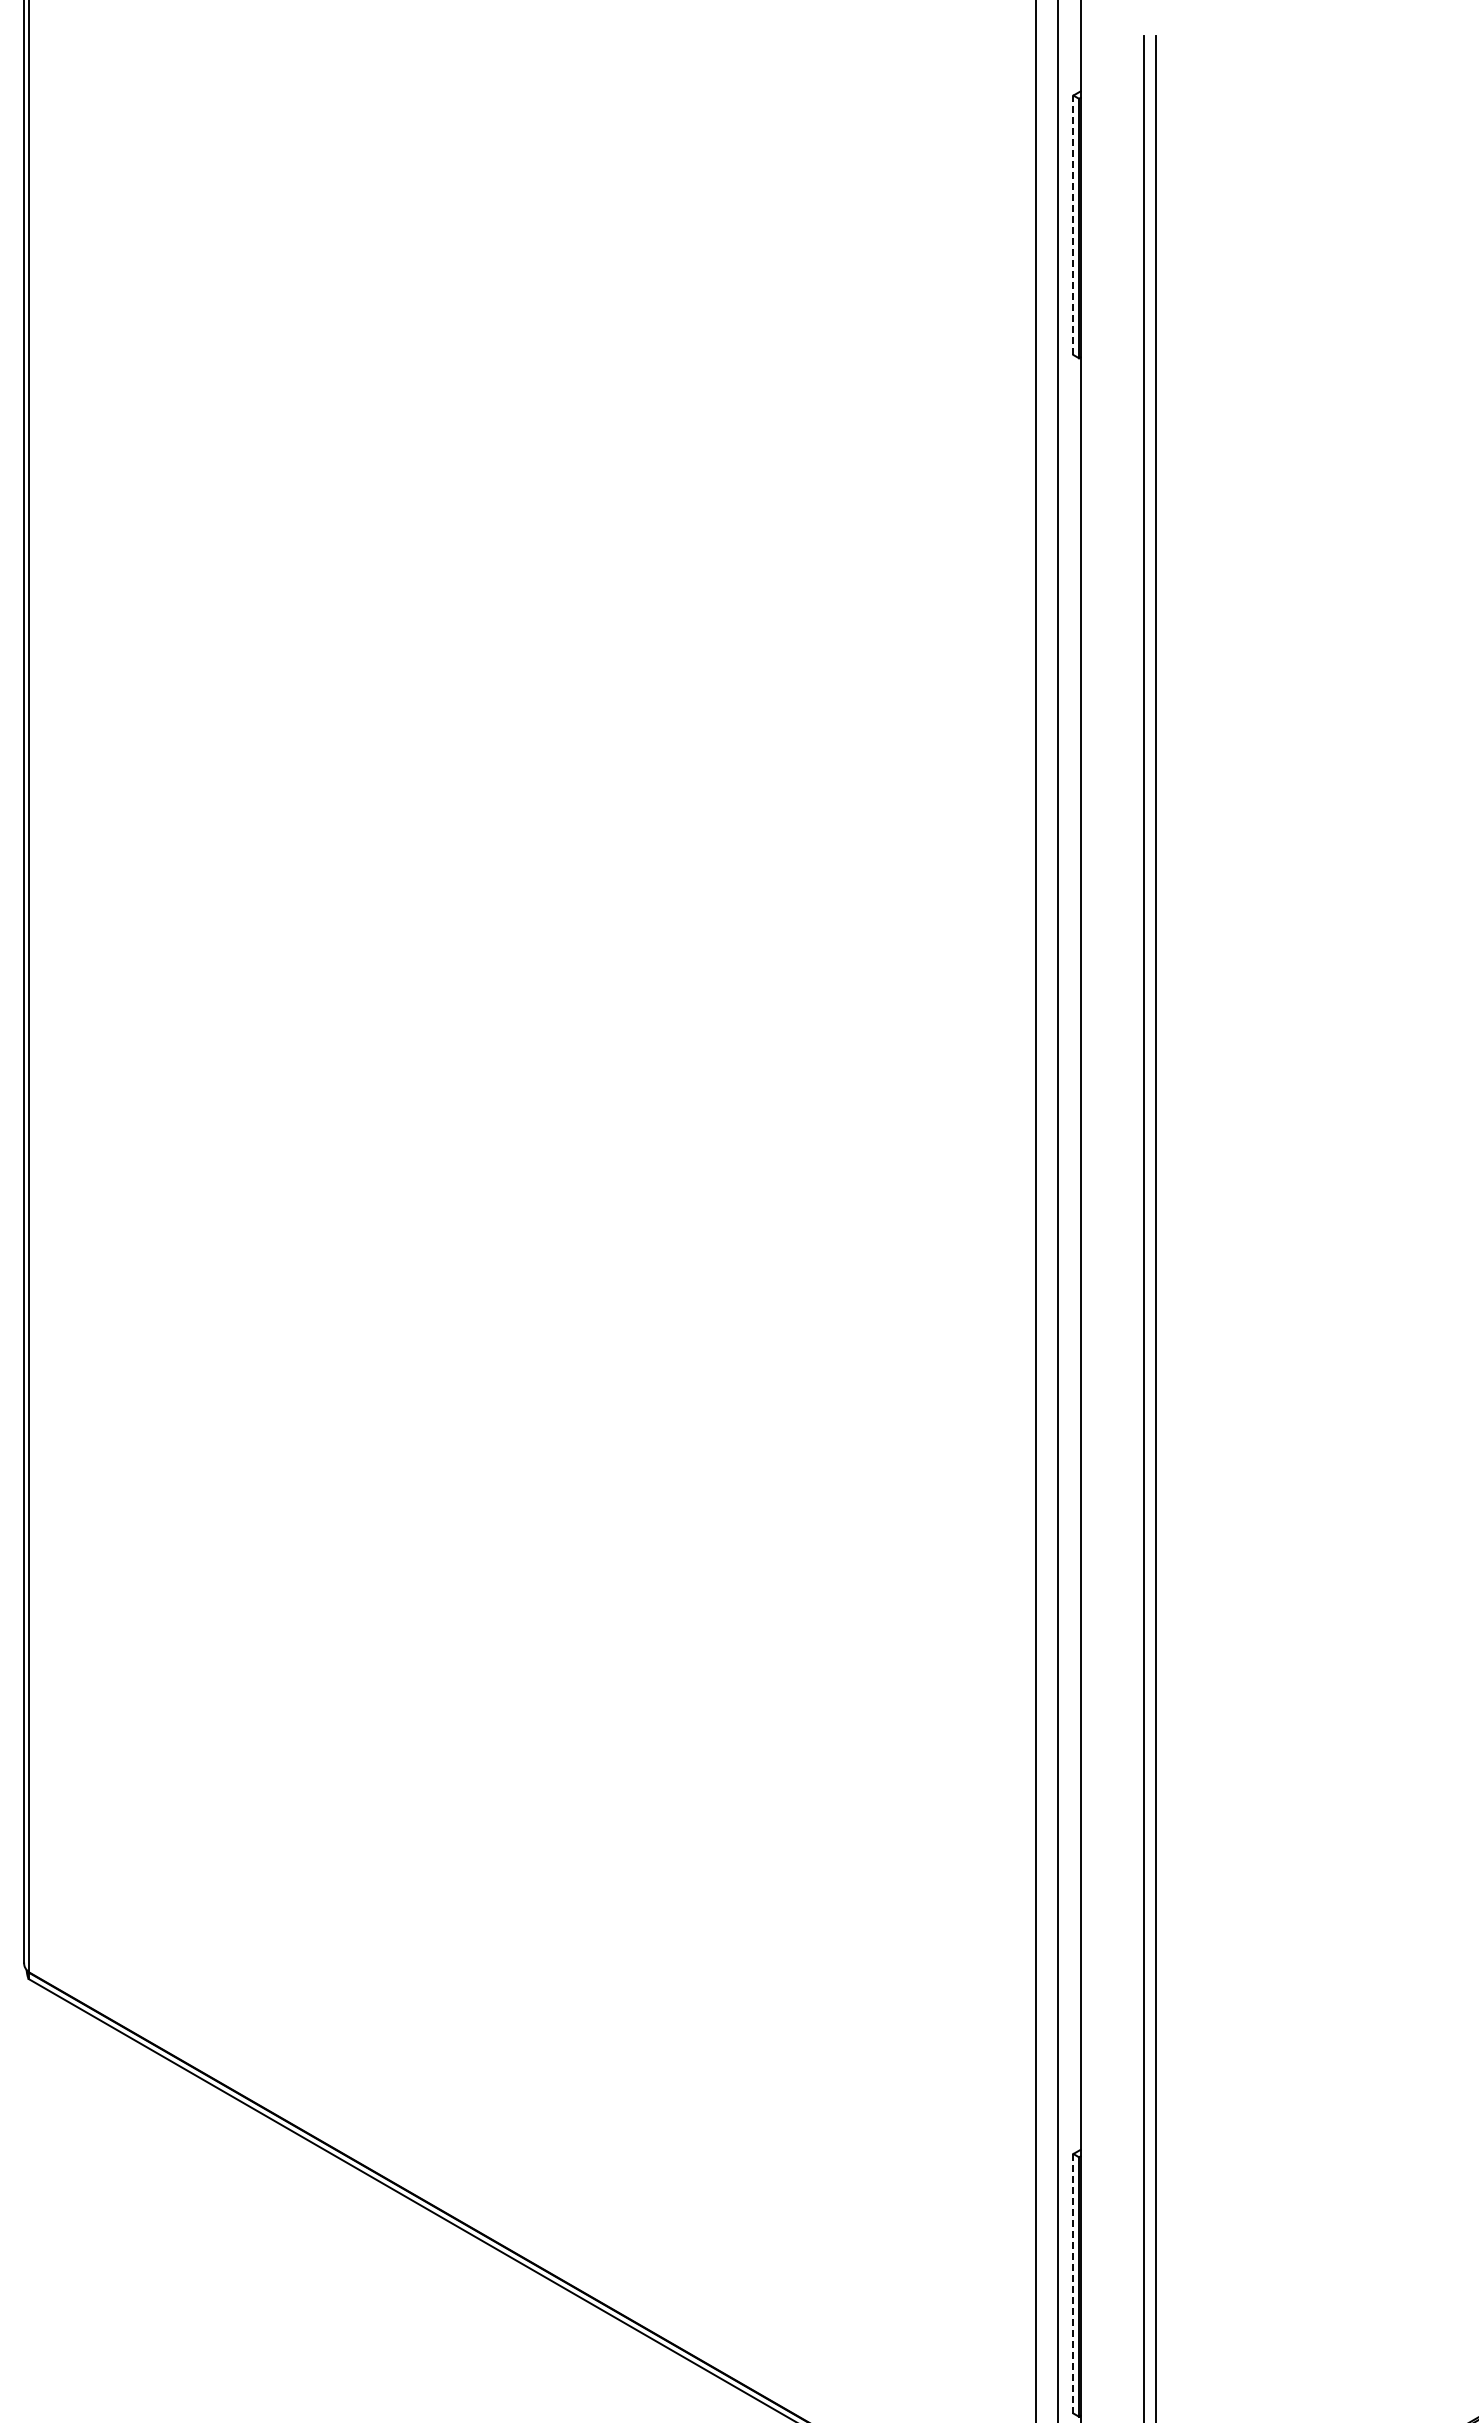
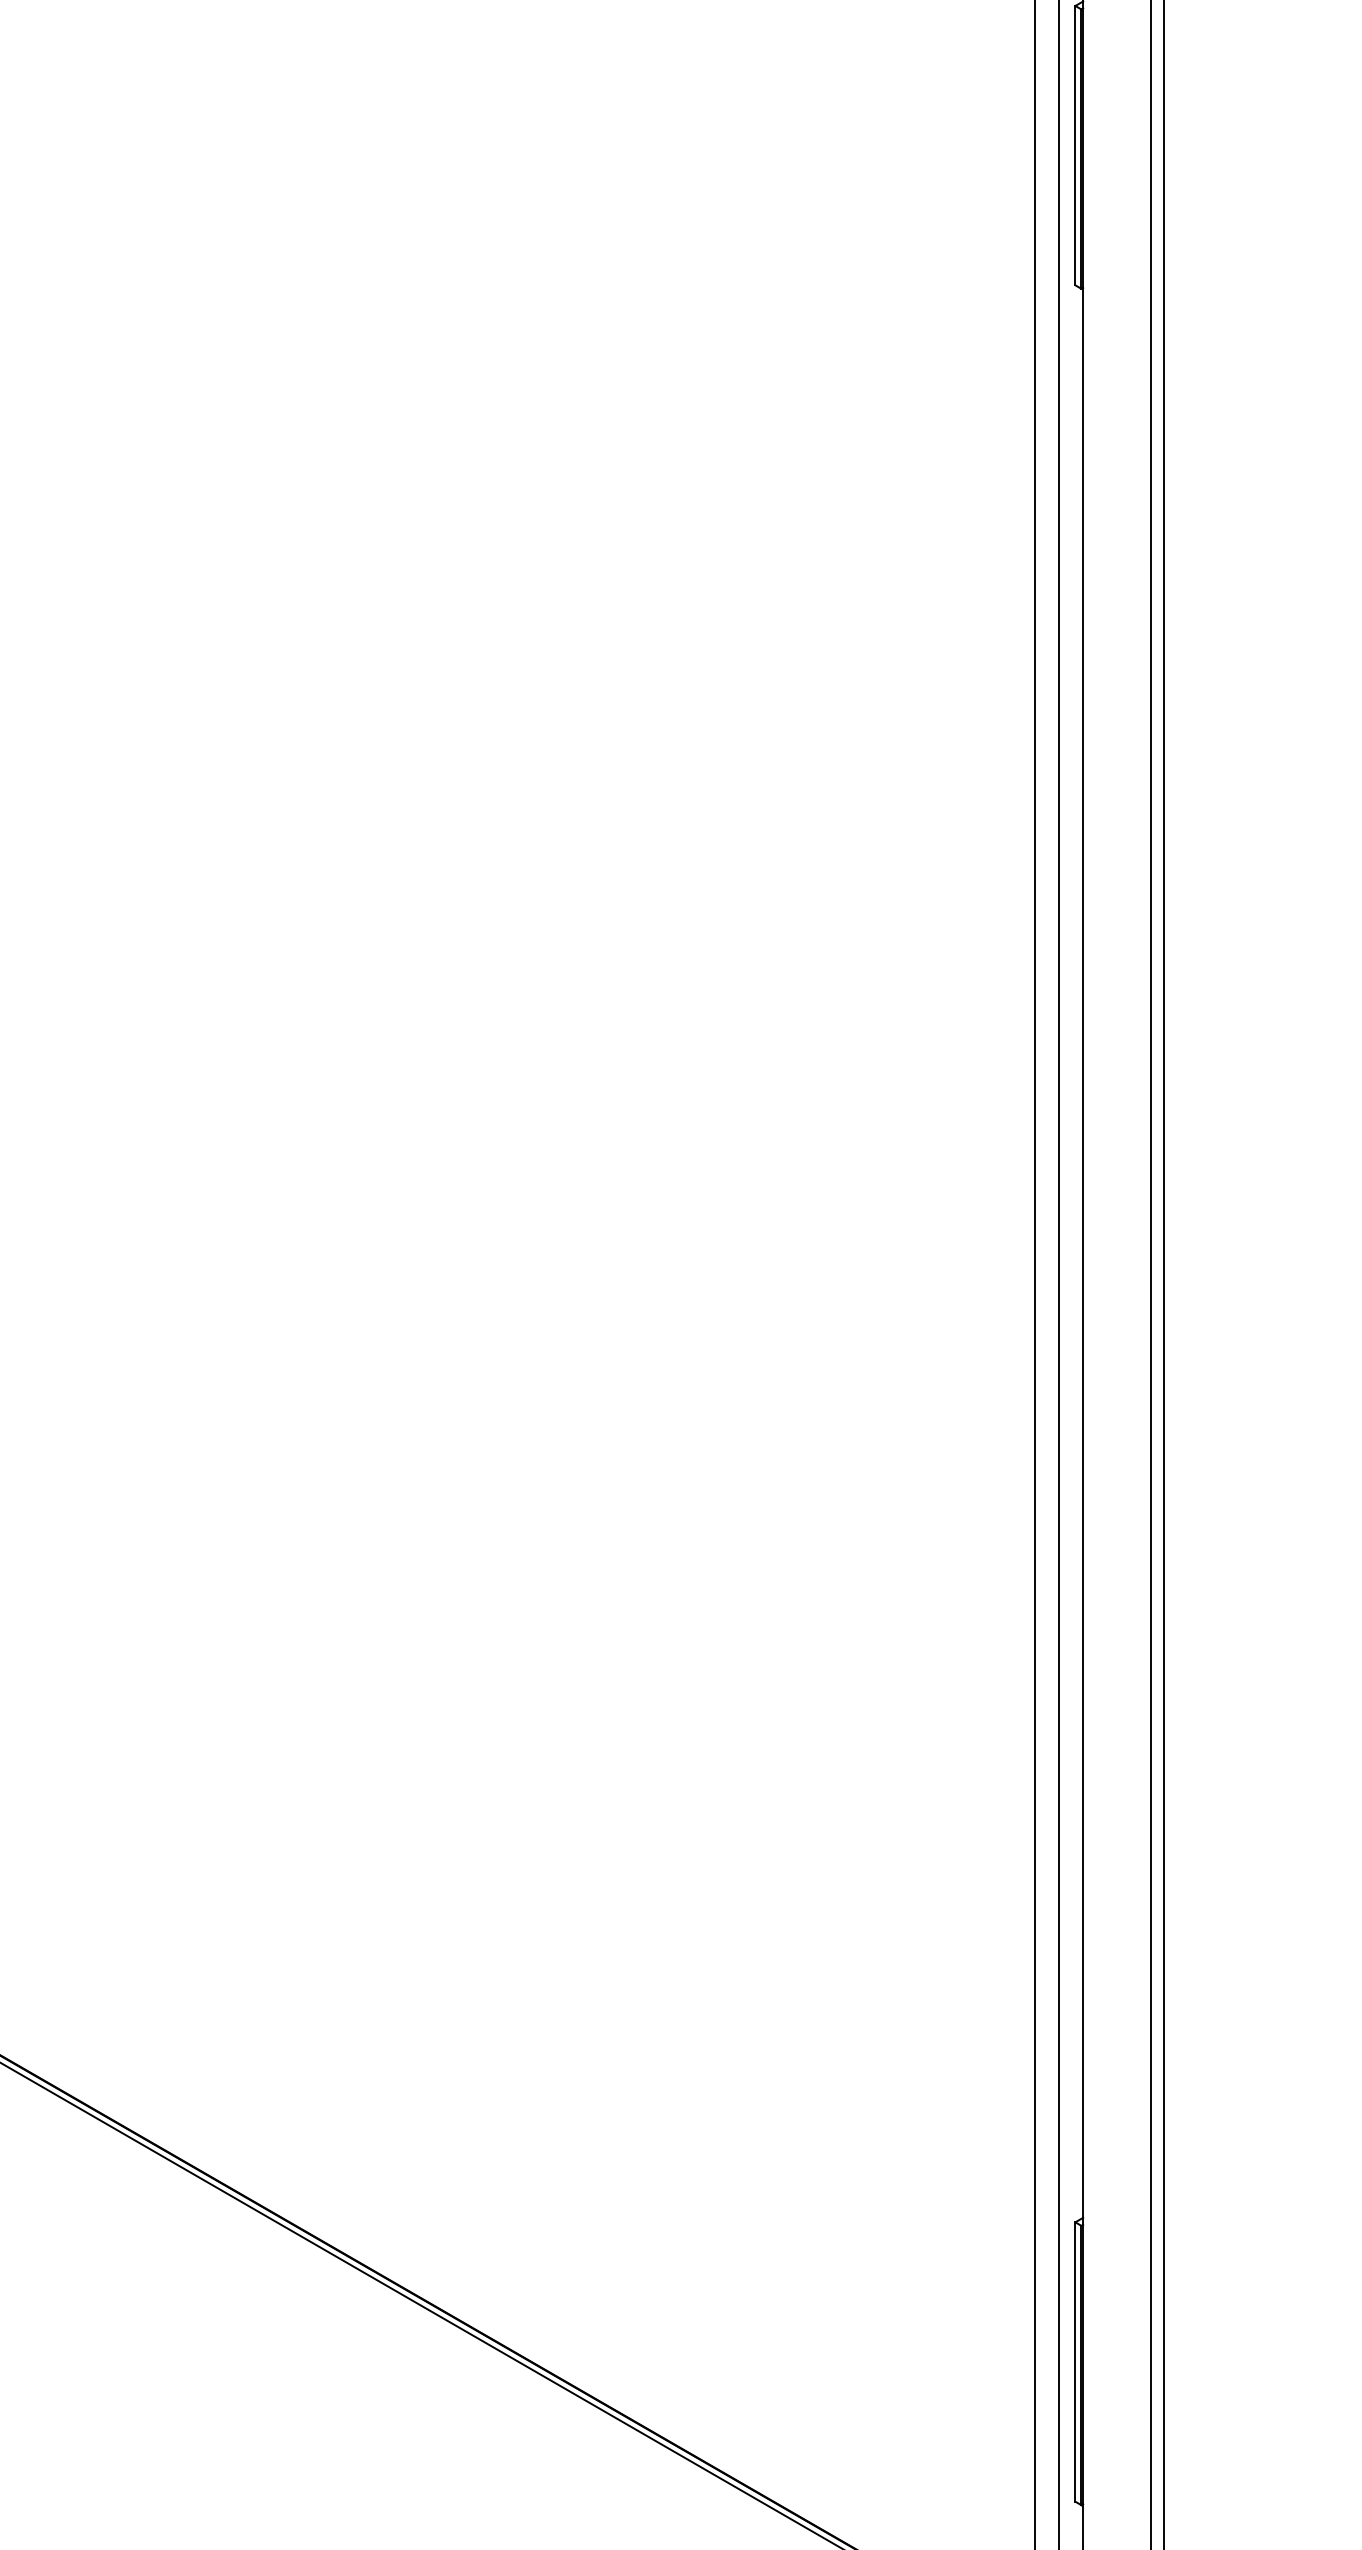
line: (1073, 225) -> (1075, 145), dashed -> solid
line: (1073, 2283) -> (1075, 2361), dashed -> solid

